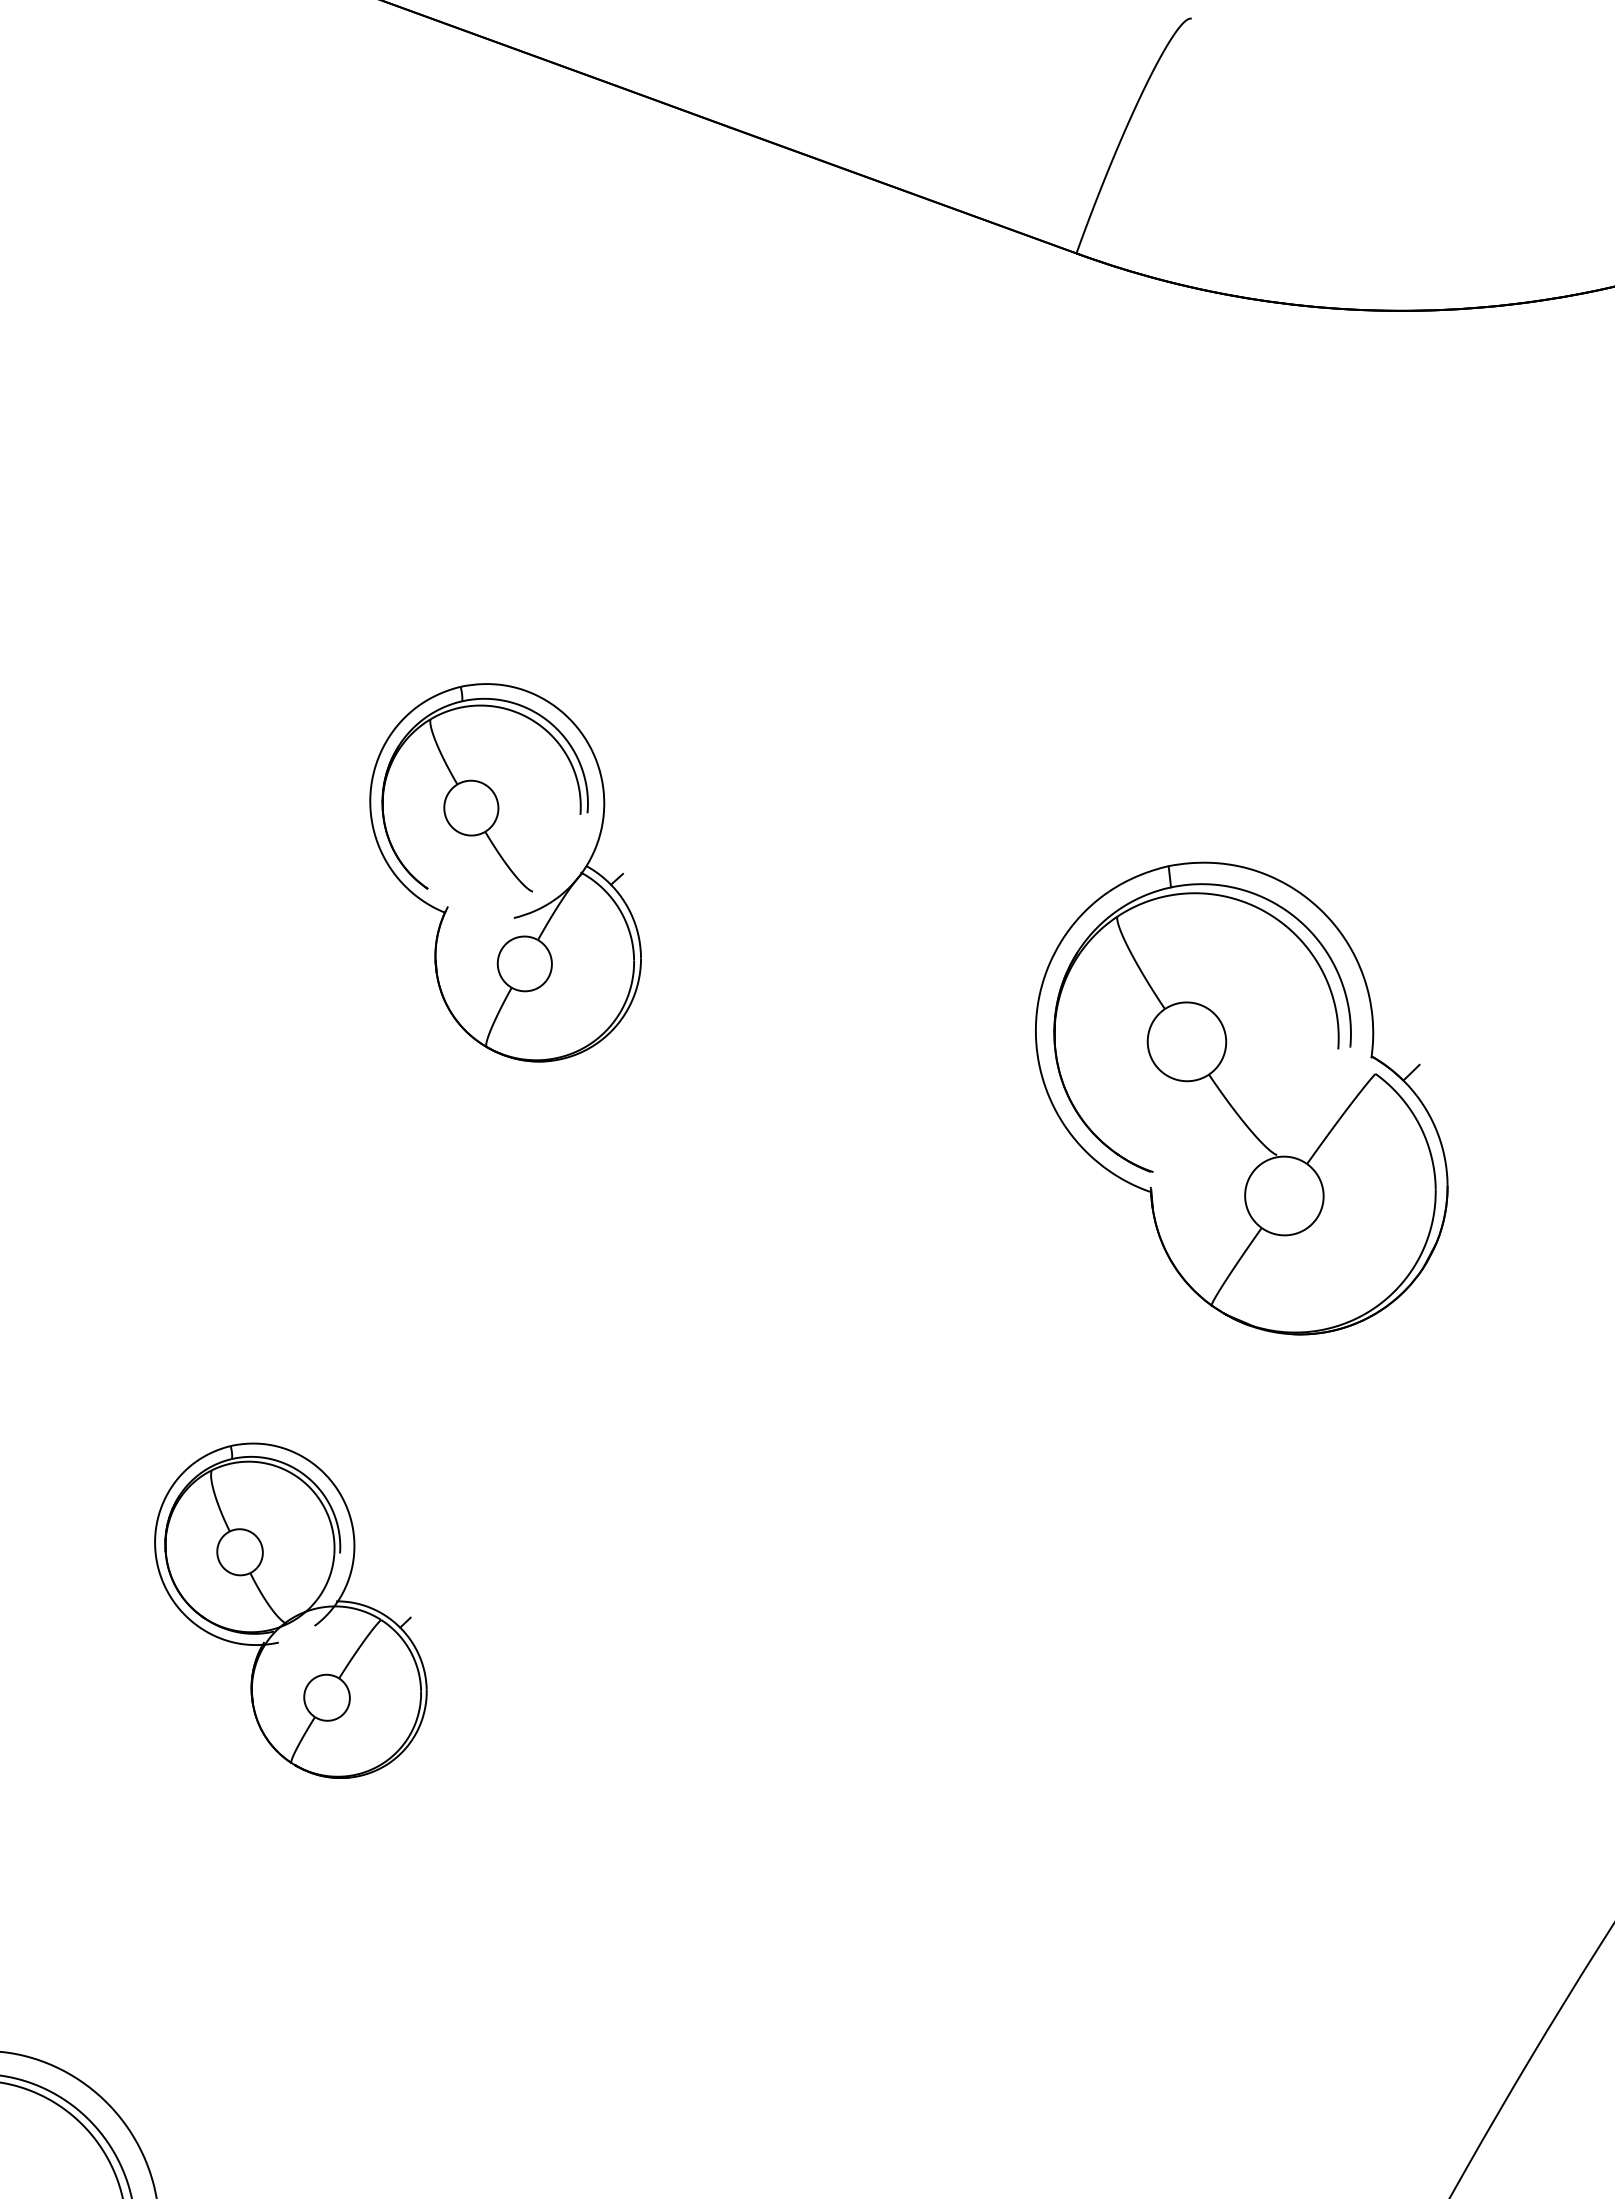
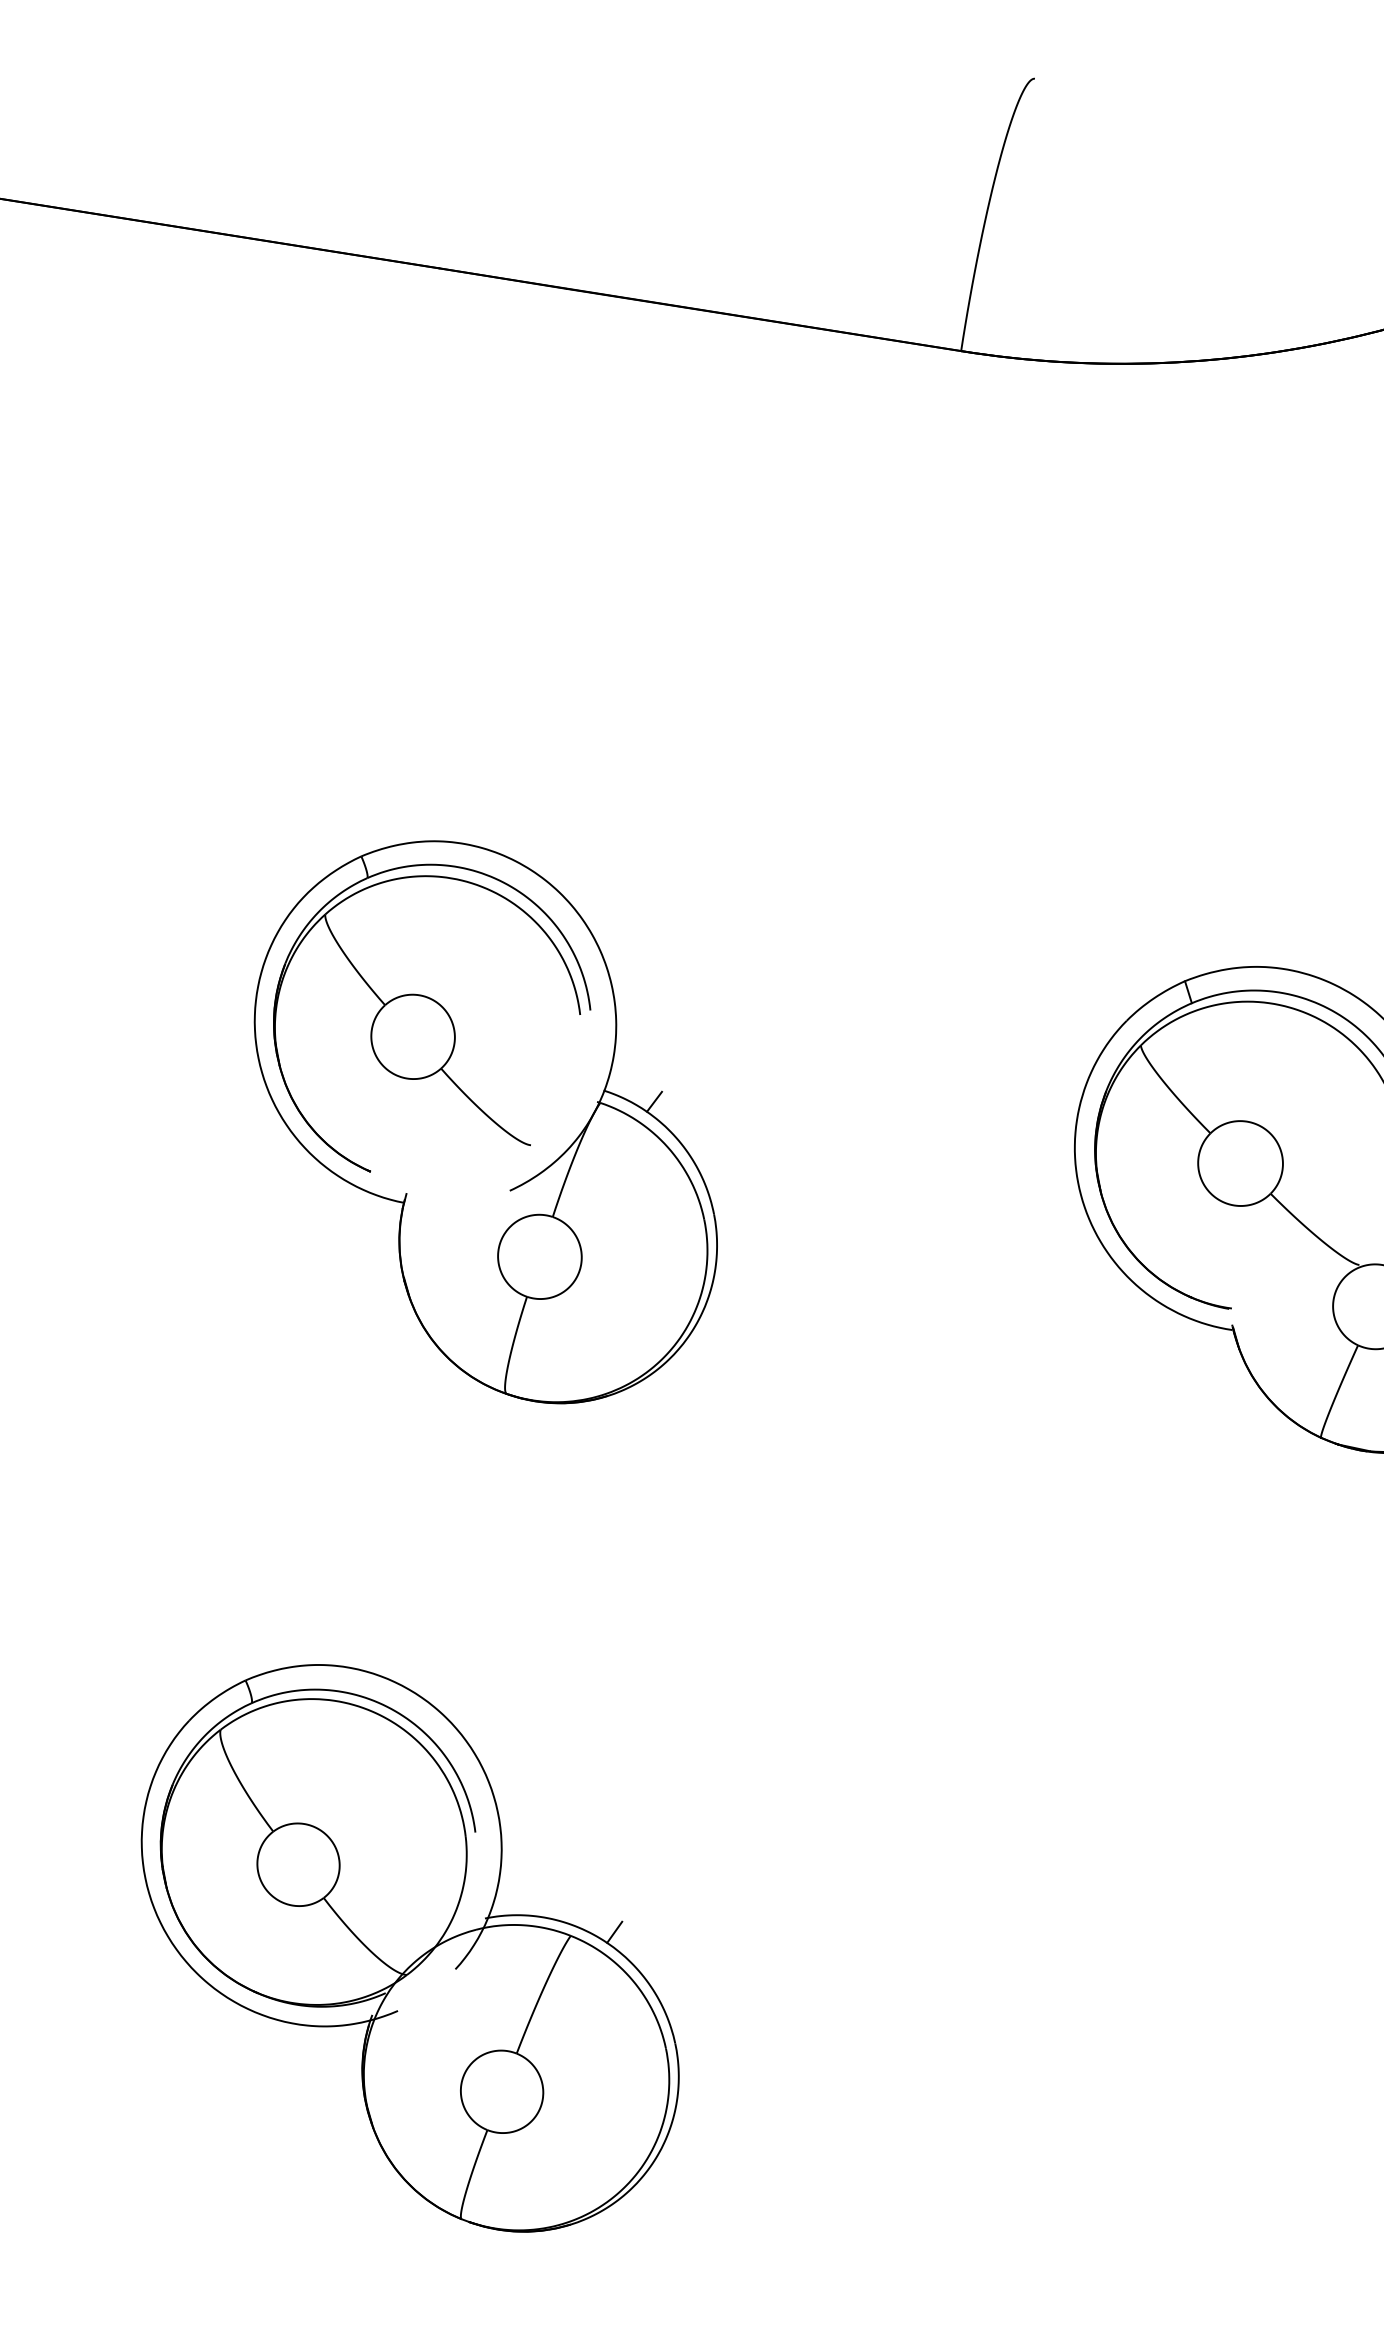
part: (505, 872) -> (483, 1124), size x1.43
part: (290, 1610) -> (407, 1950), size x1.67

